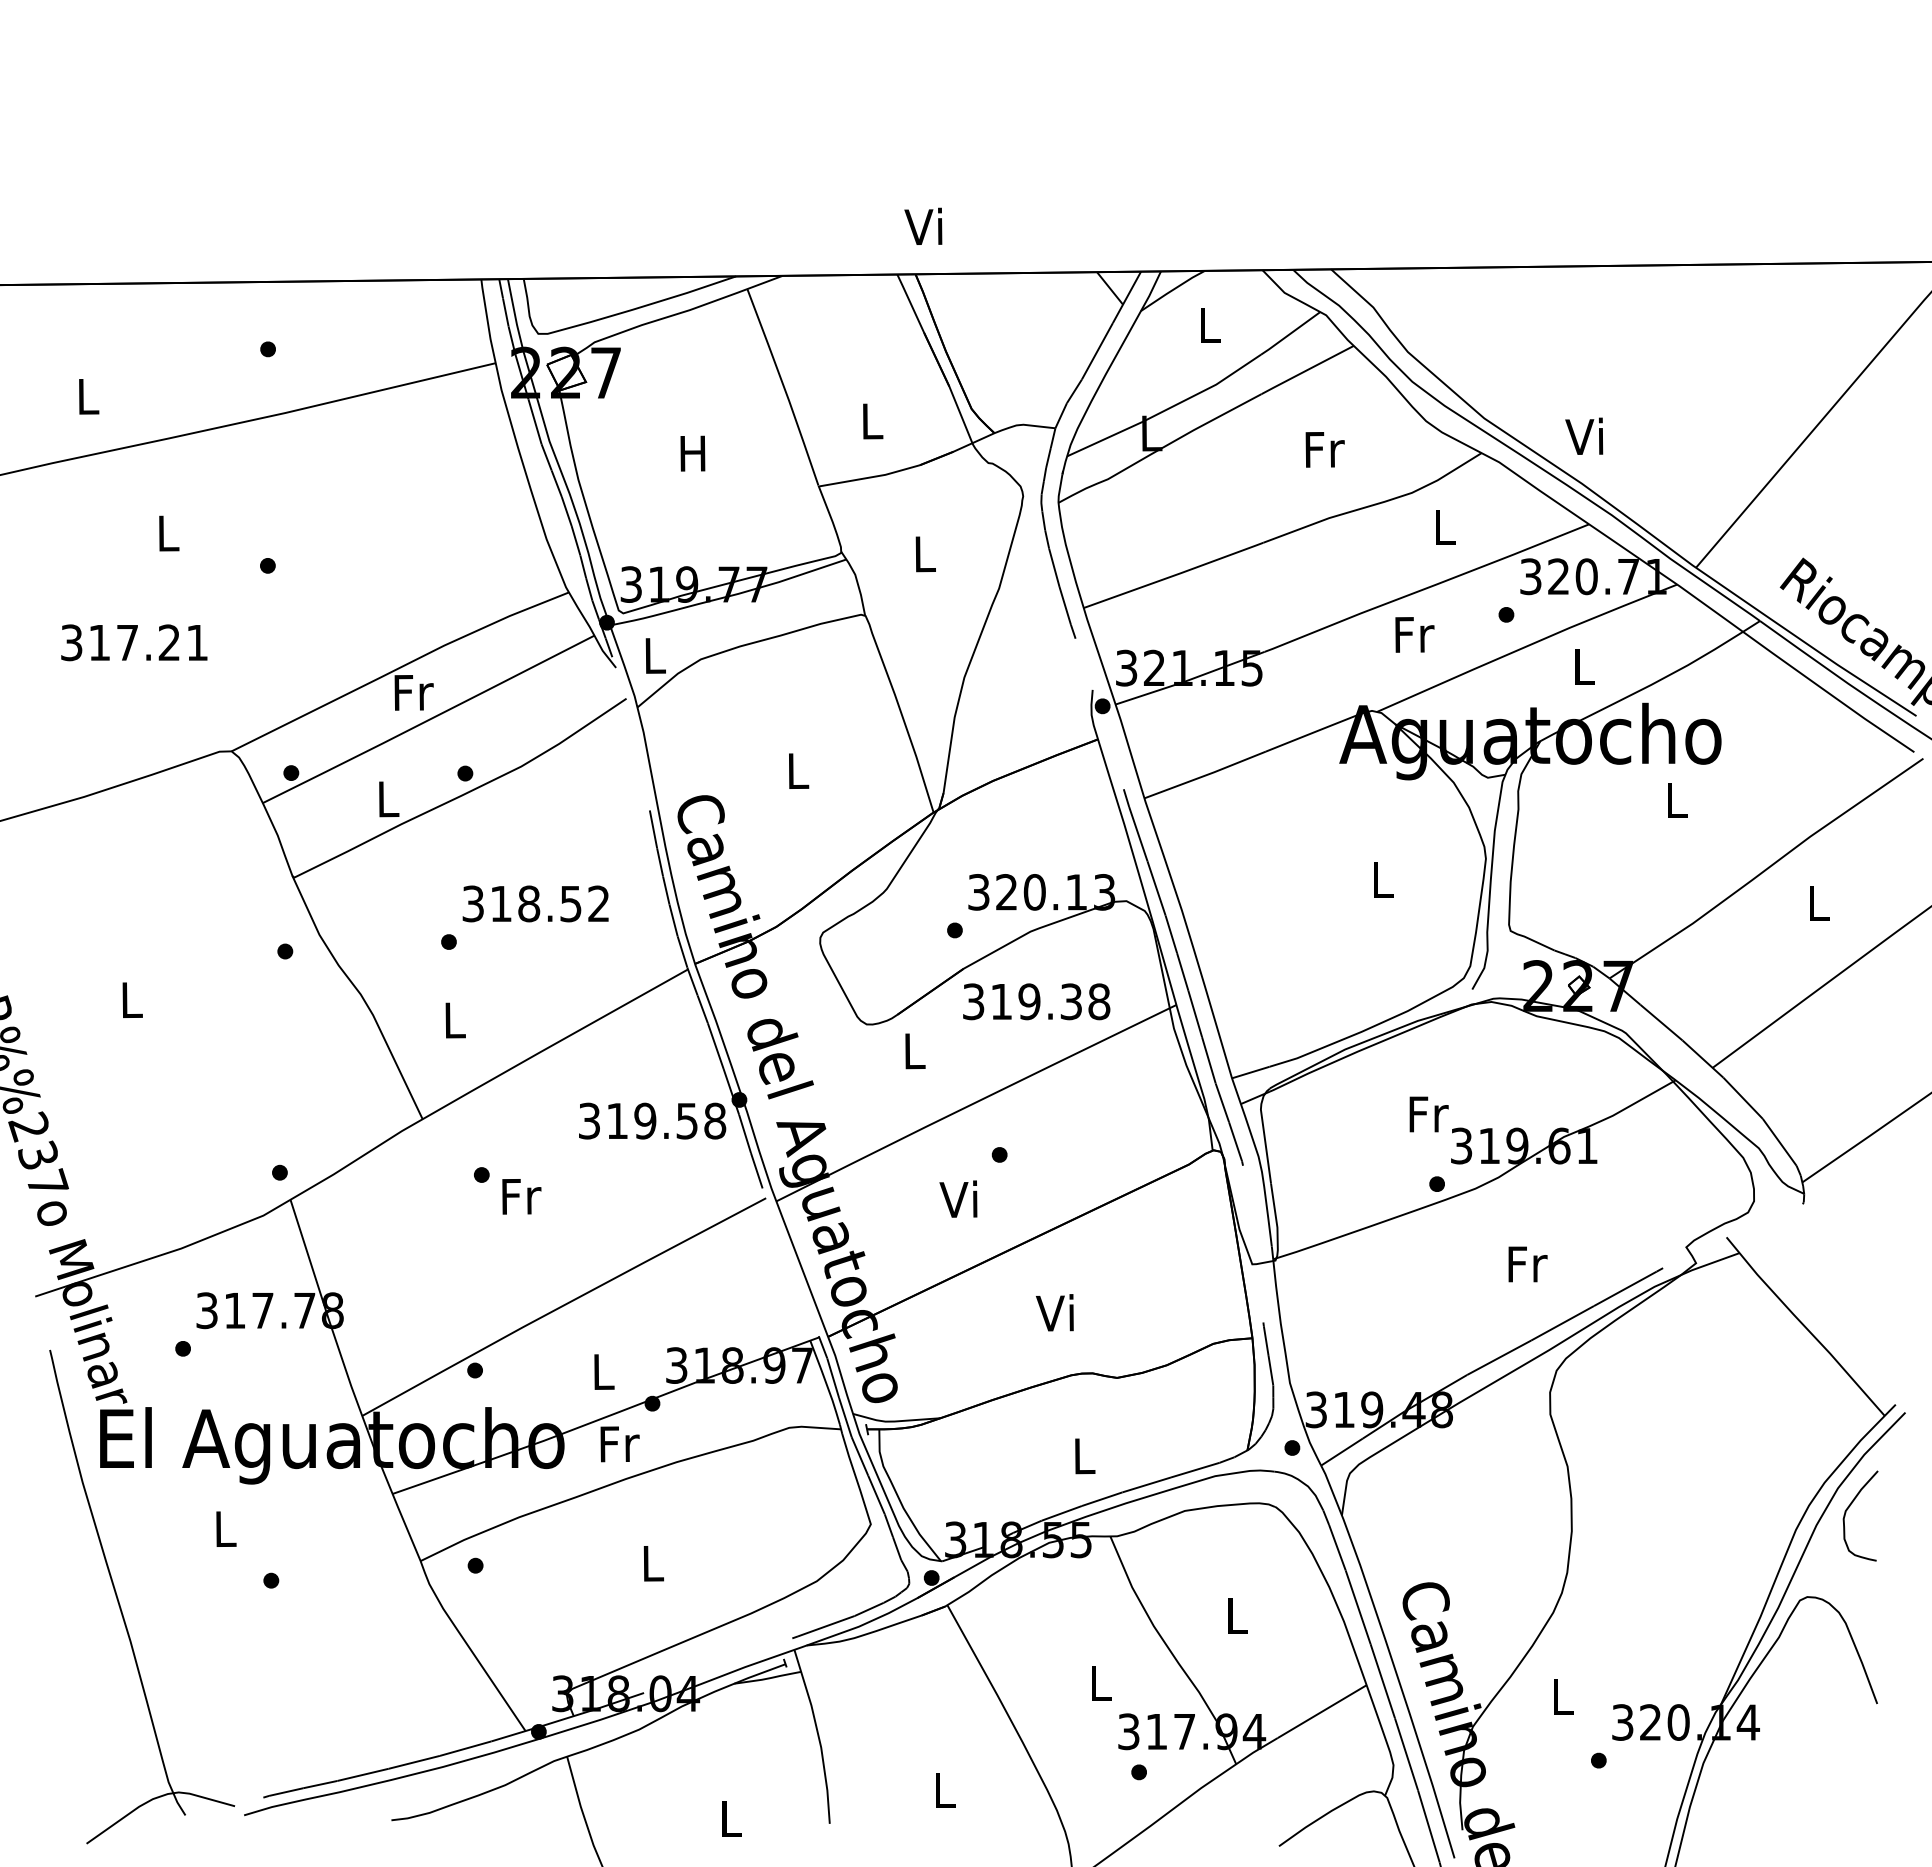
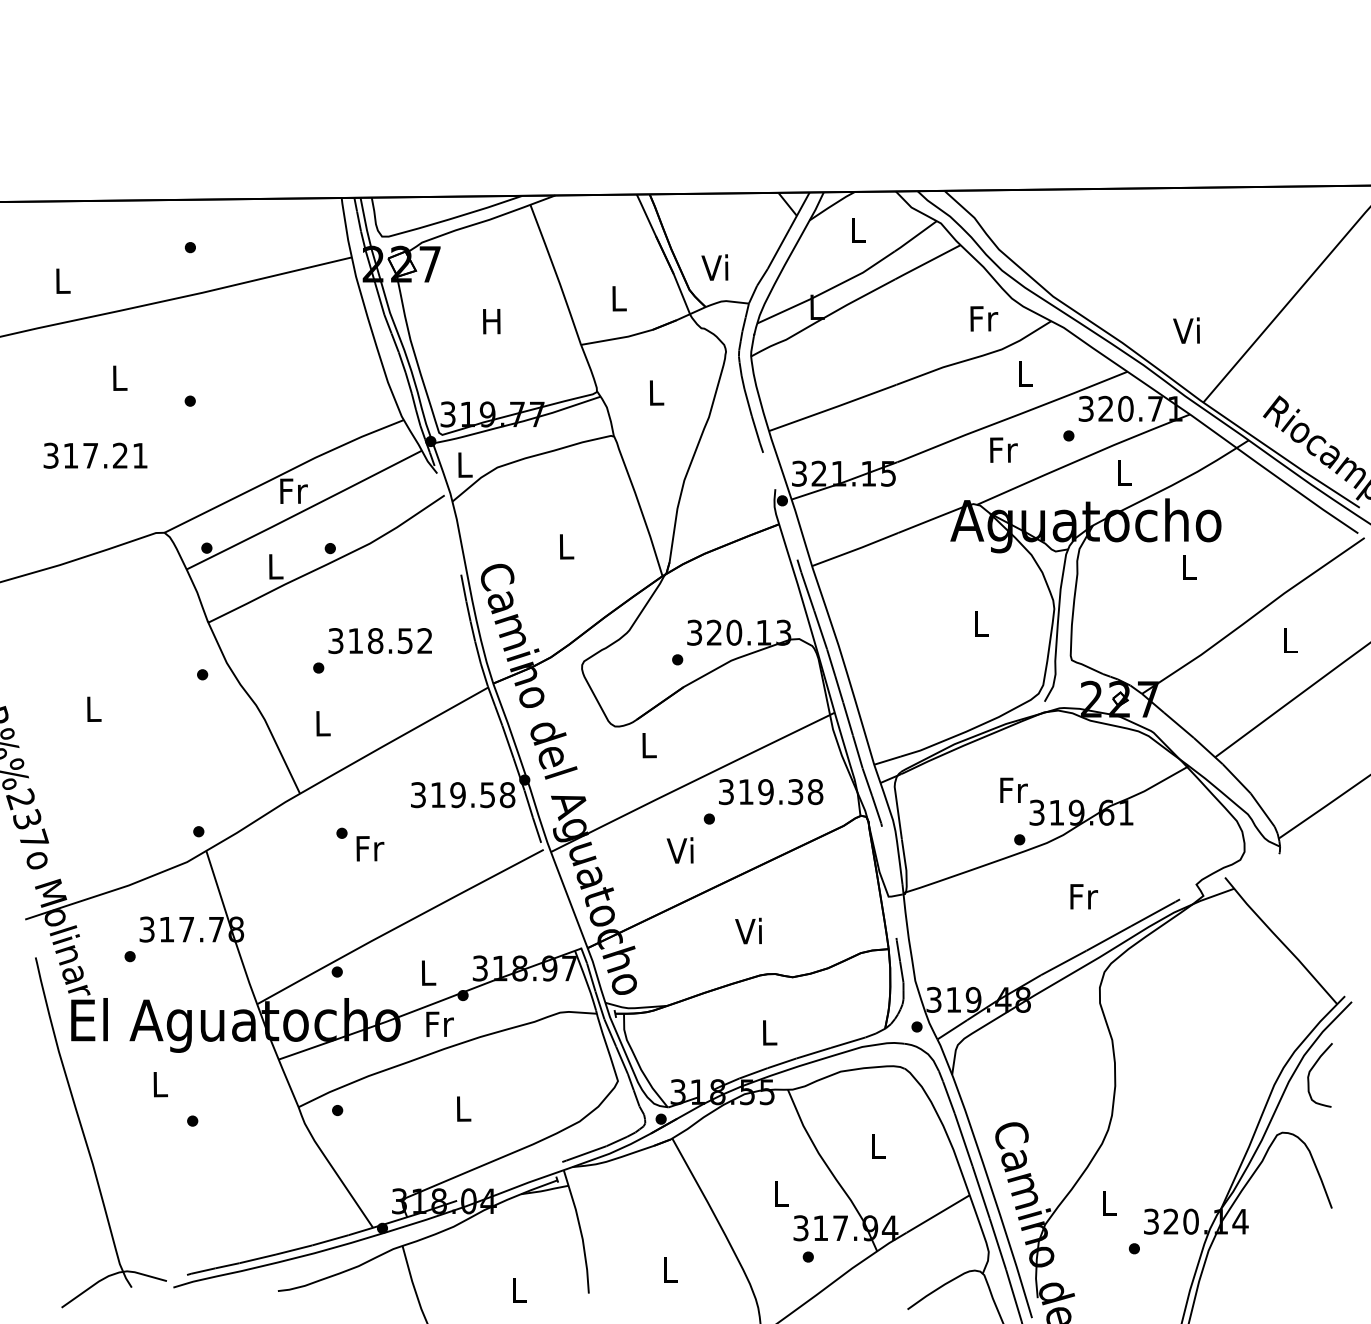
text: (923, 225) -> (714, 266), moved
text: (1584, 435) -> (1186, 330), moved
text: (1324, 449) -> (983, 318), moved
text: (1036, 1001) -> (770, 791), moved

